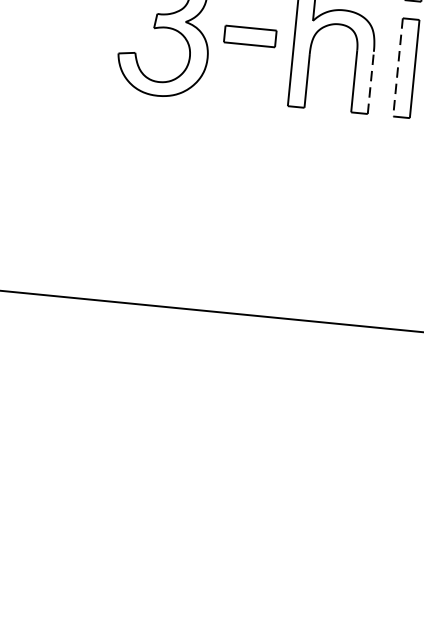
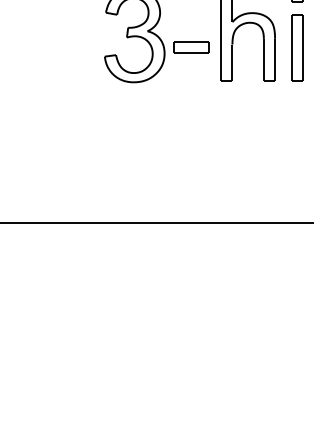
part: (250, 36) -> (191, 47), moved
line: (398, 68) -> (292, 48), dashed -> solid
line: (371, 82) -> (275, 59), dashed -> solid

